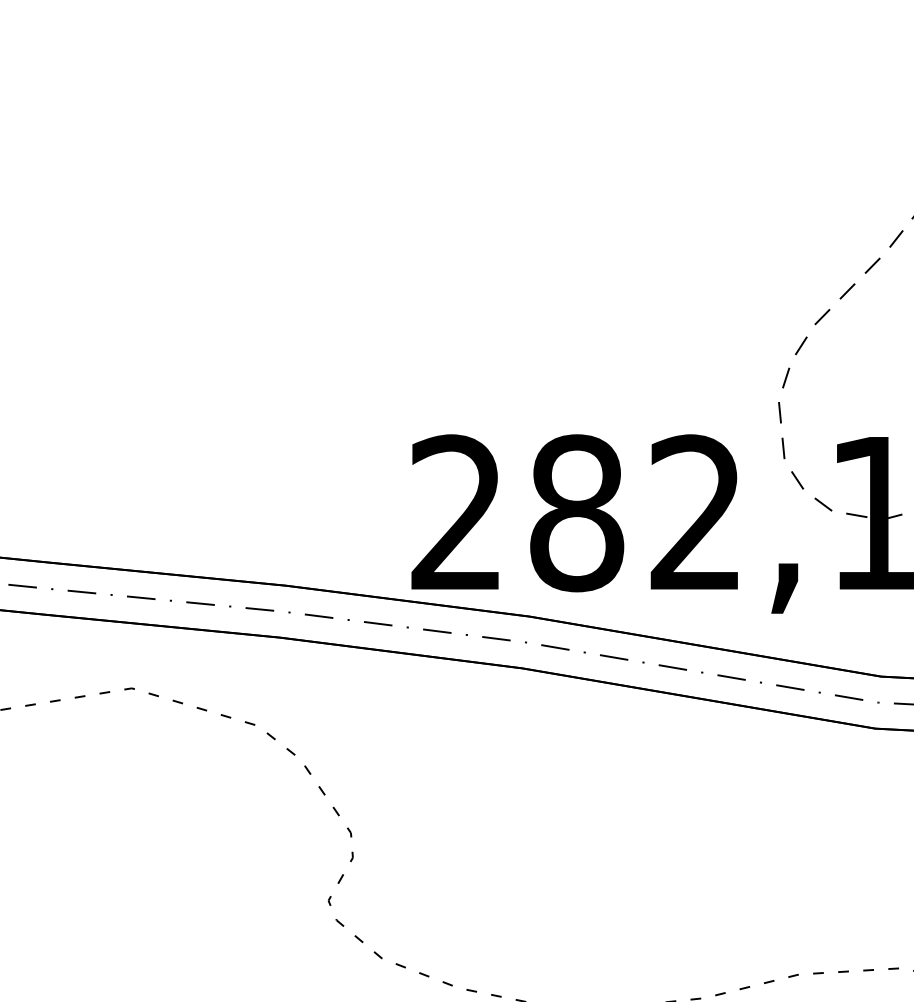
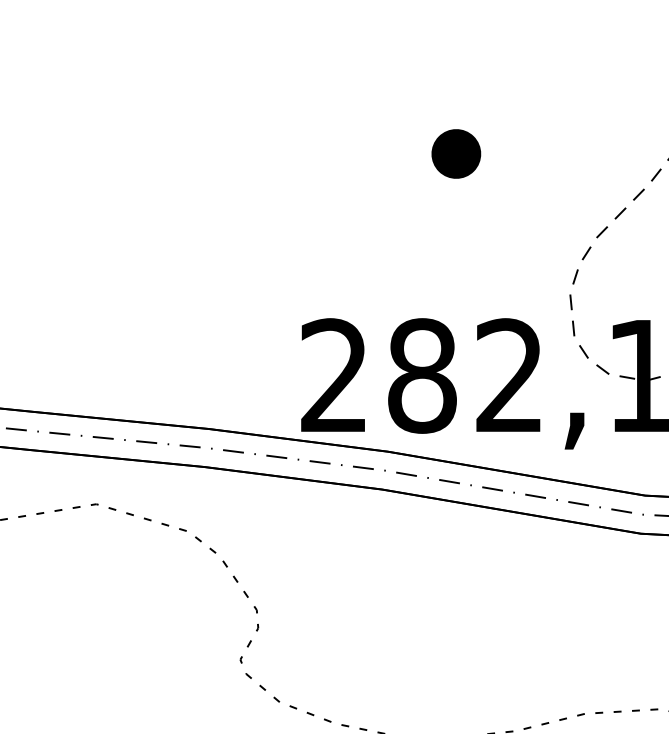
part: (623, 209) -> (456, 153), added

